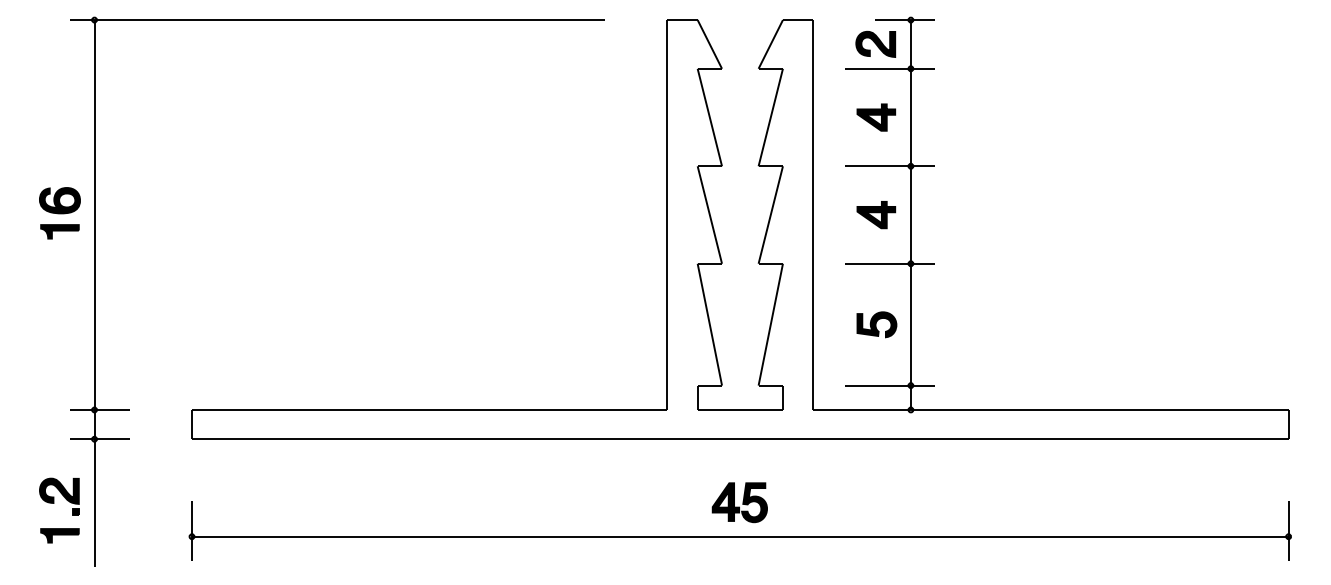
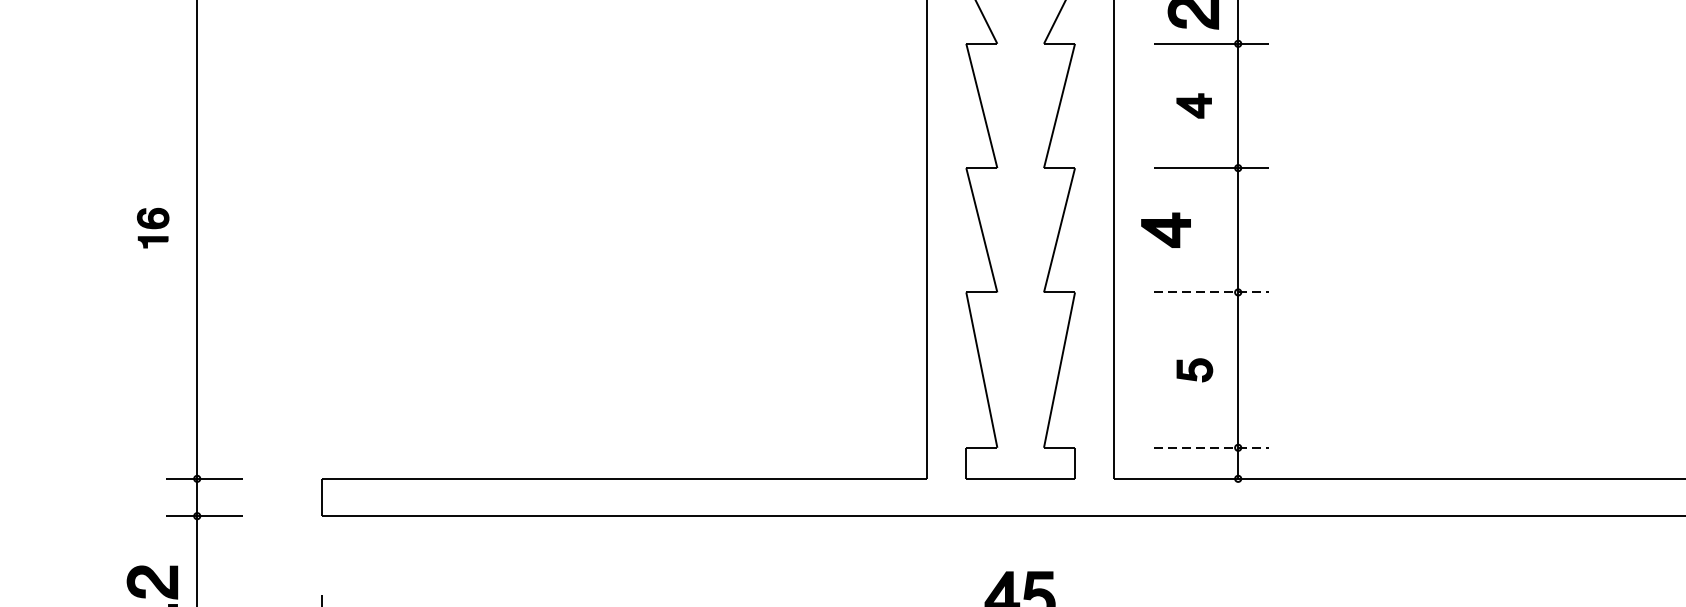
part: (876, 117) -> (1194, 105), size x0.7
part: (59, 213) -> (152, 228), size x0.6
part: (876, 215) -> (1166, 230), moved
line: (890, 263) -> (1212, 292), solid -> dashed
part: (876, 324) -> (1194, 369), size x0.7
line: (890, 385) -> (1212, 447), solid -> dashed

